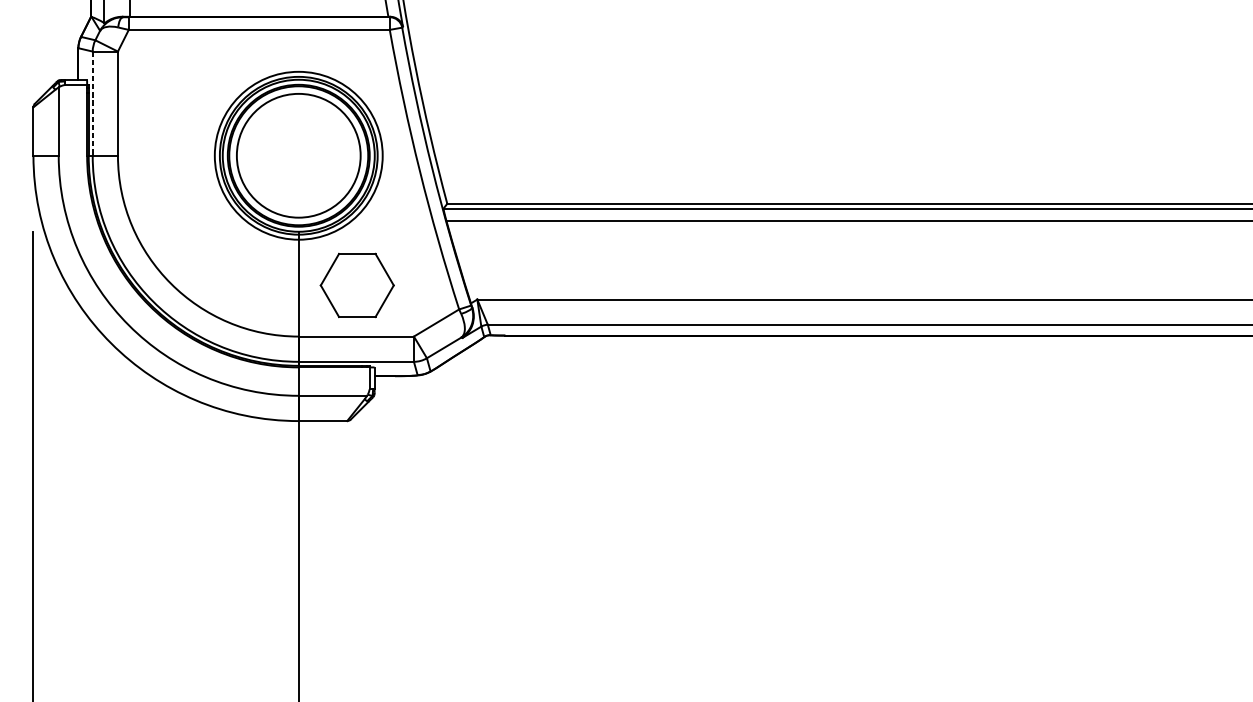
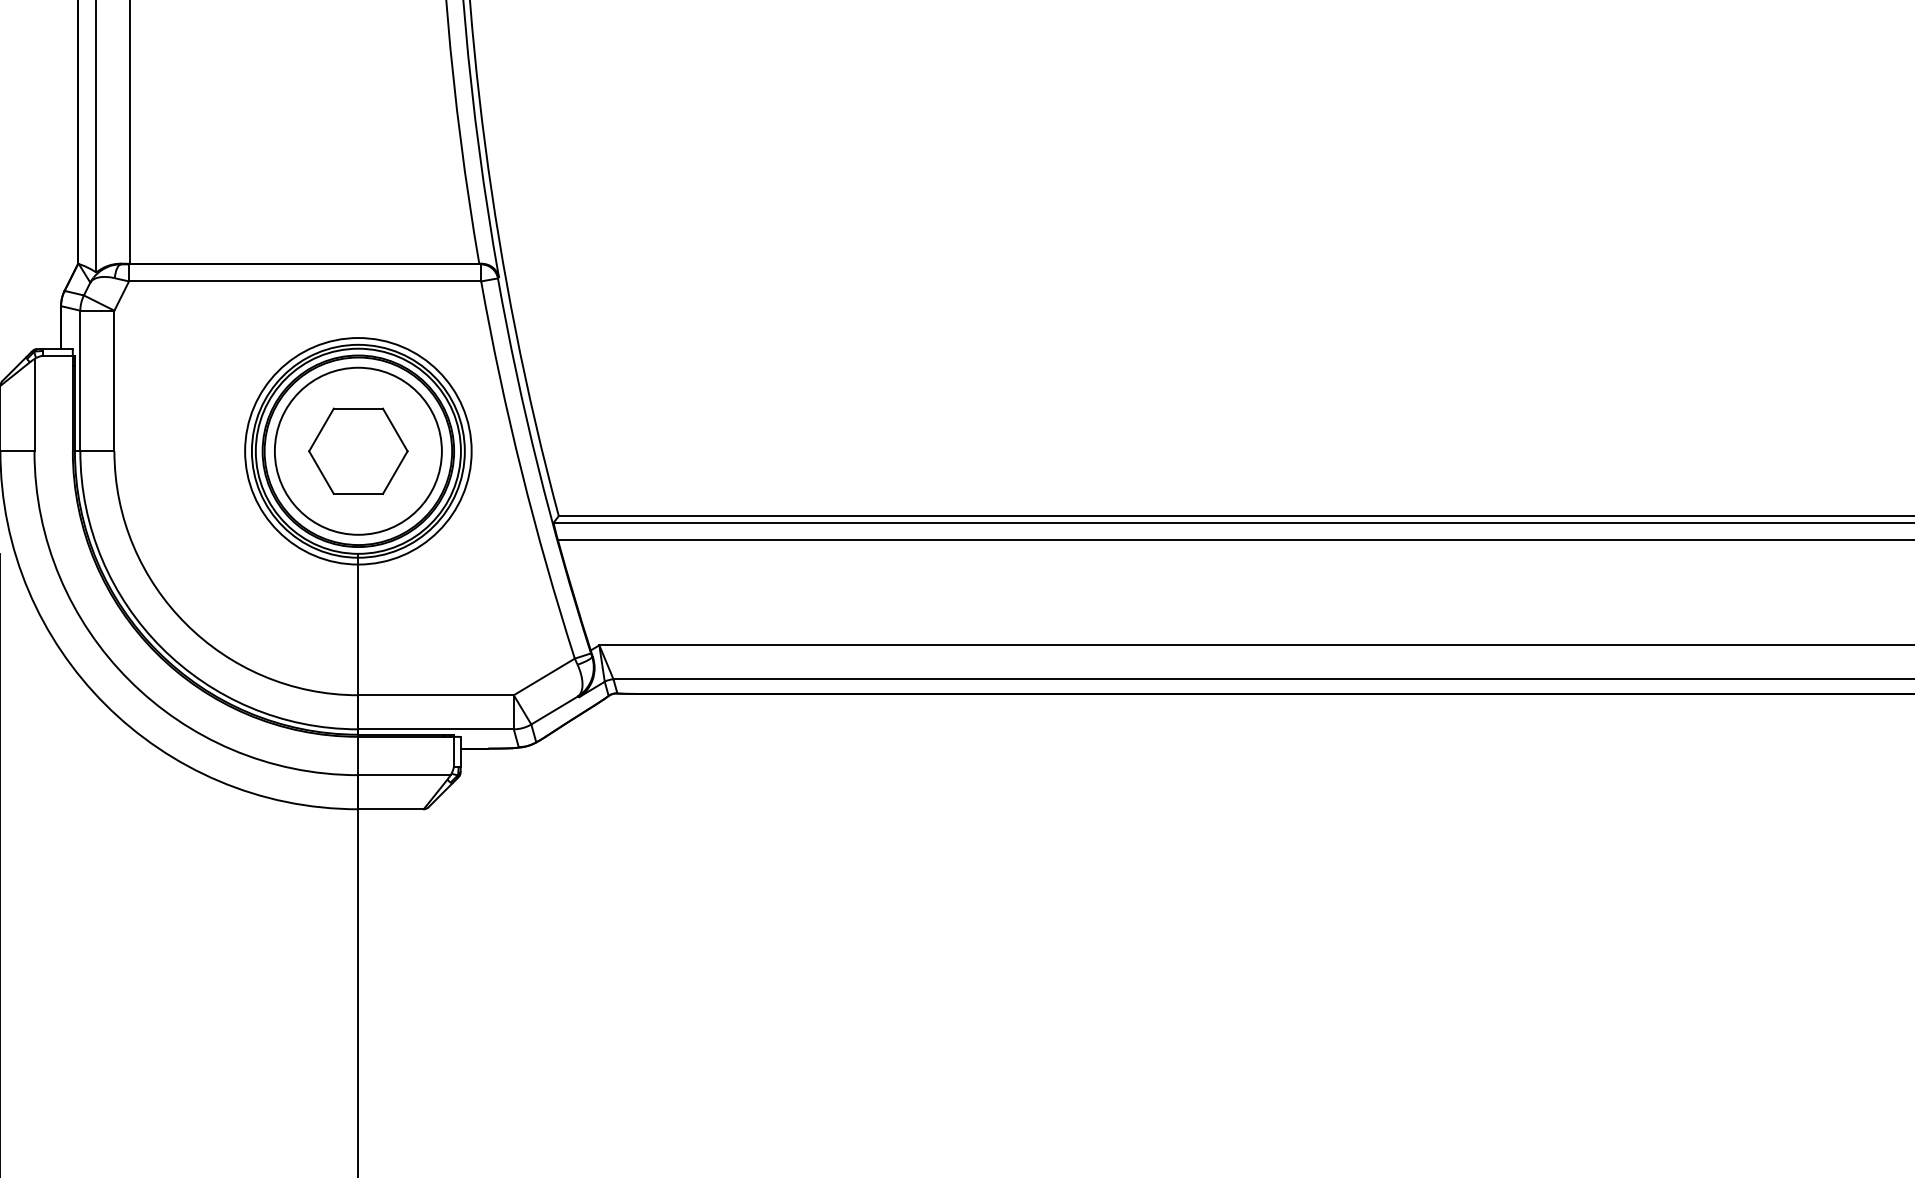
line: (92, 104) -> (80, 381), dashed -> solid
part: (357, 284) -> (358, 450), moved

